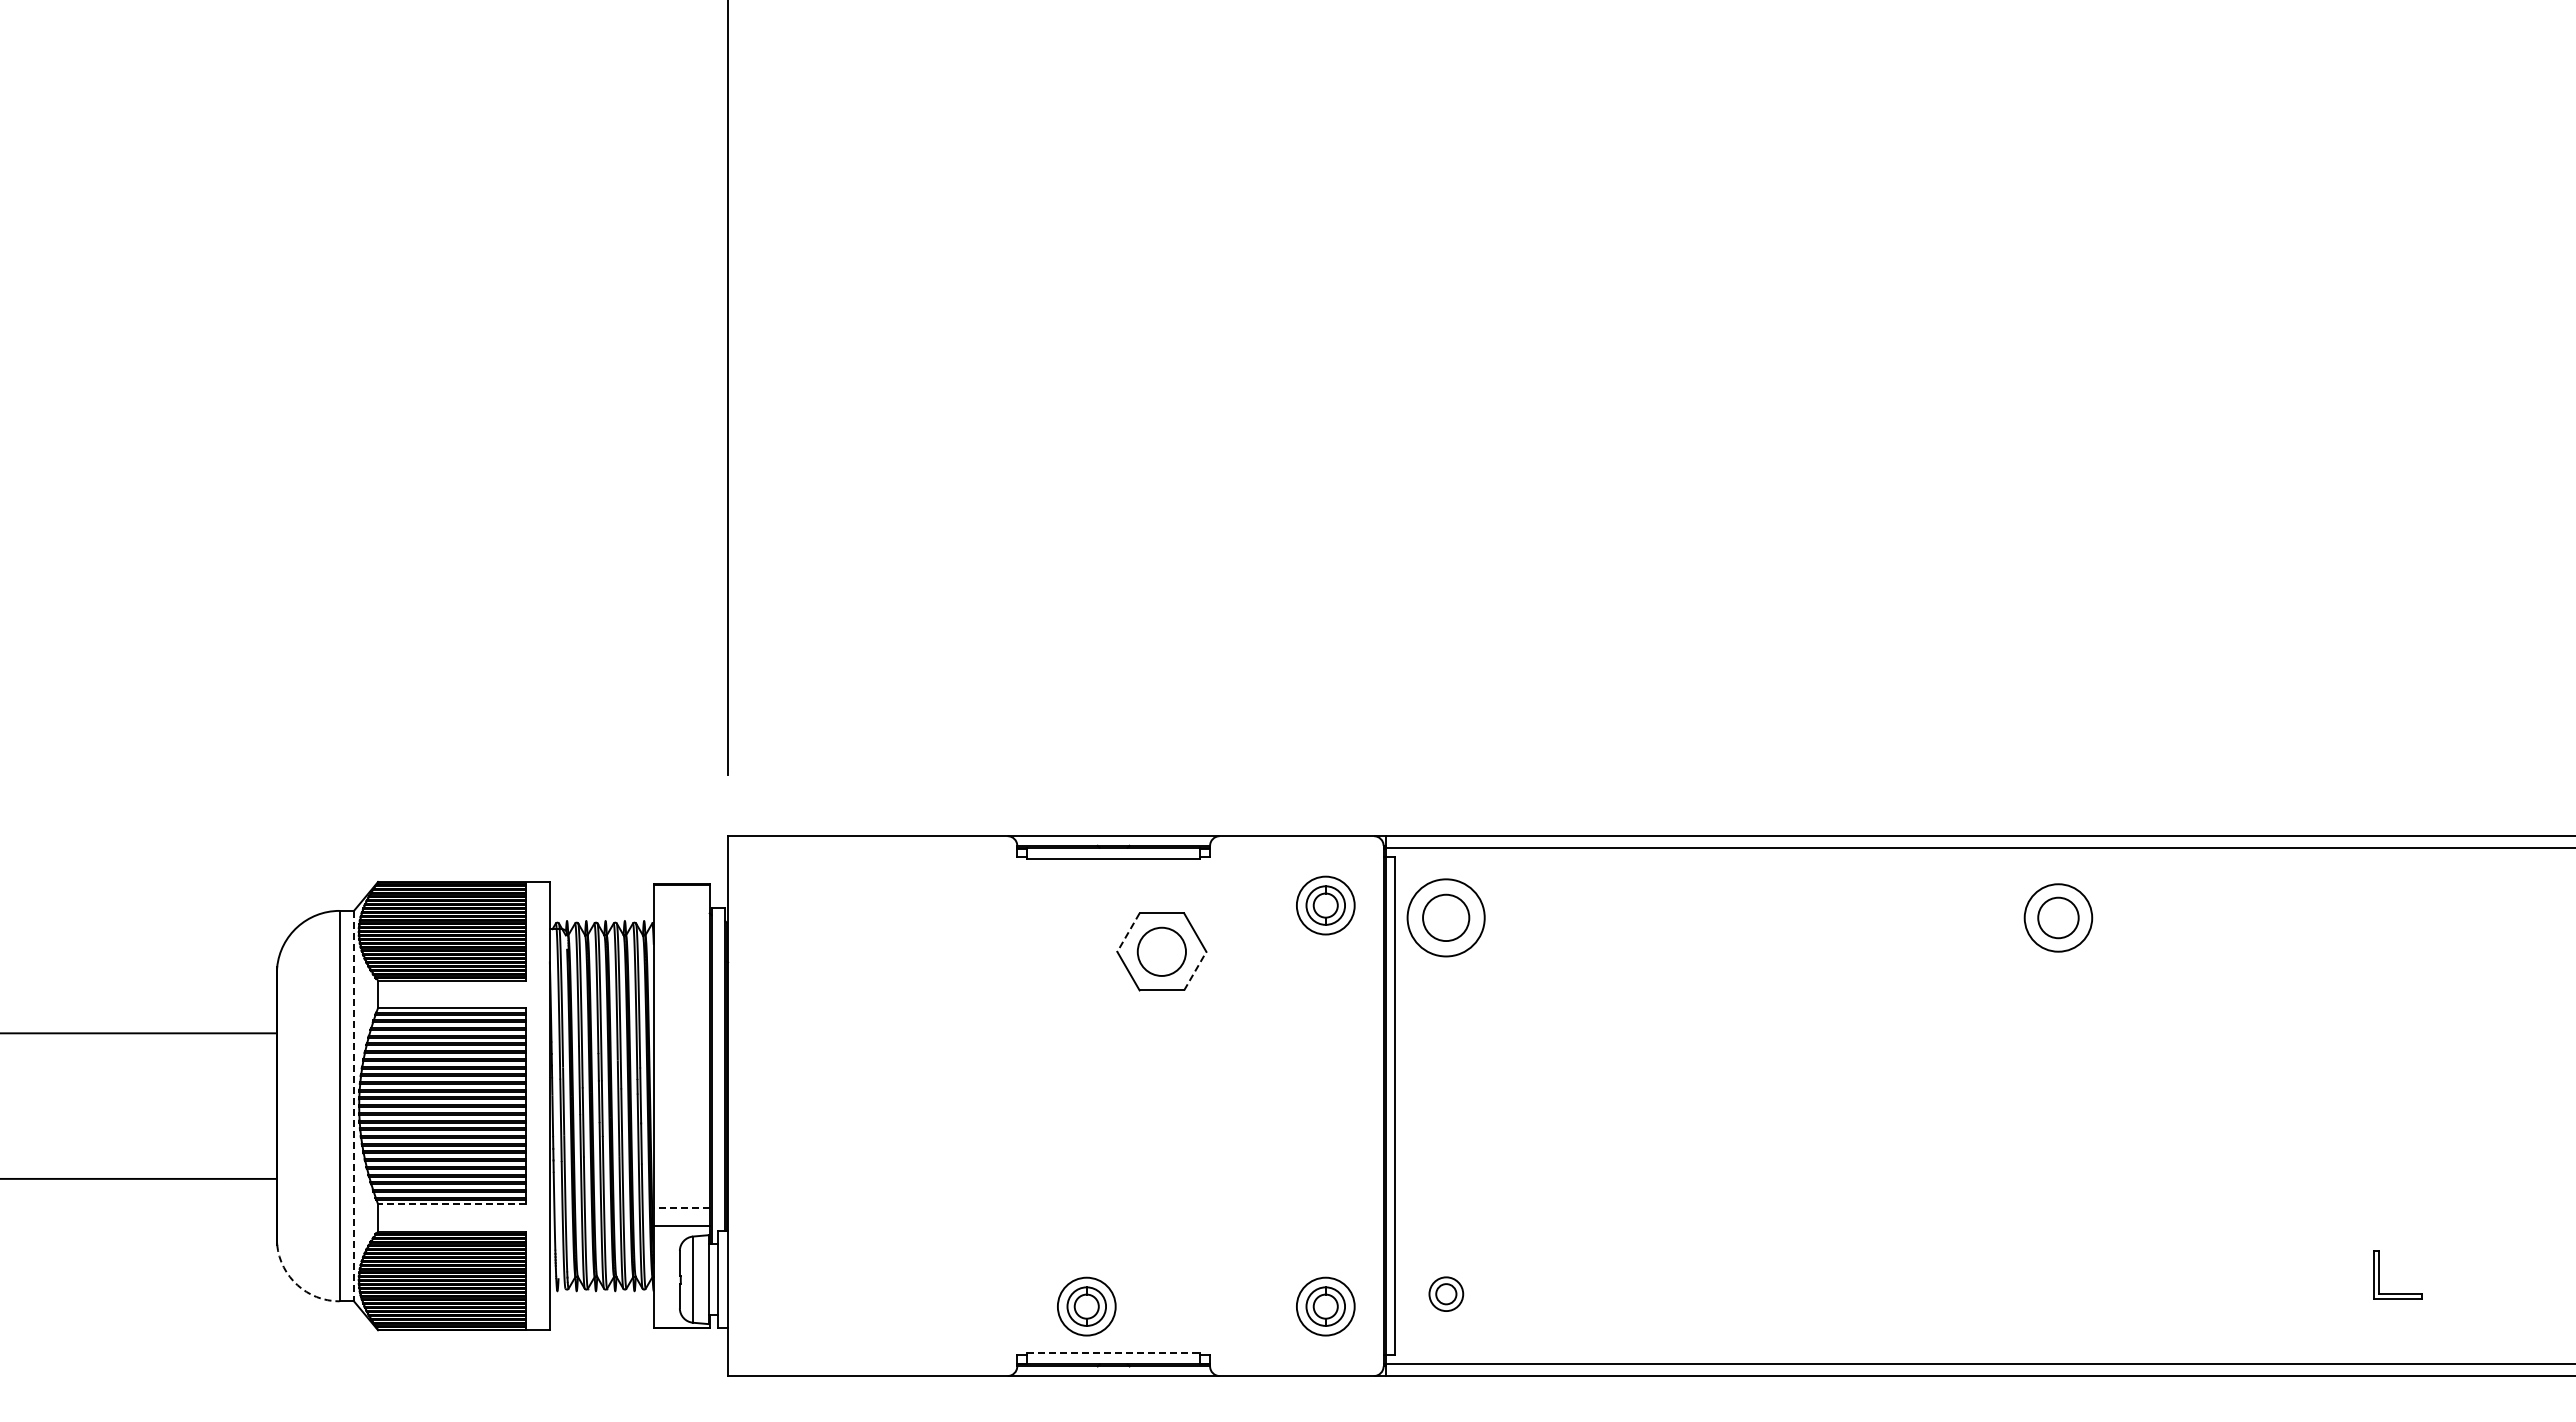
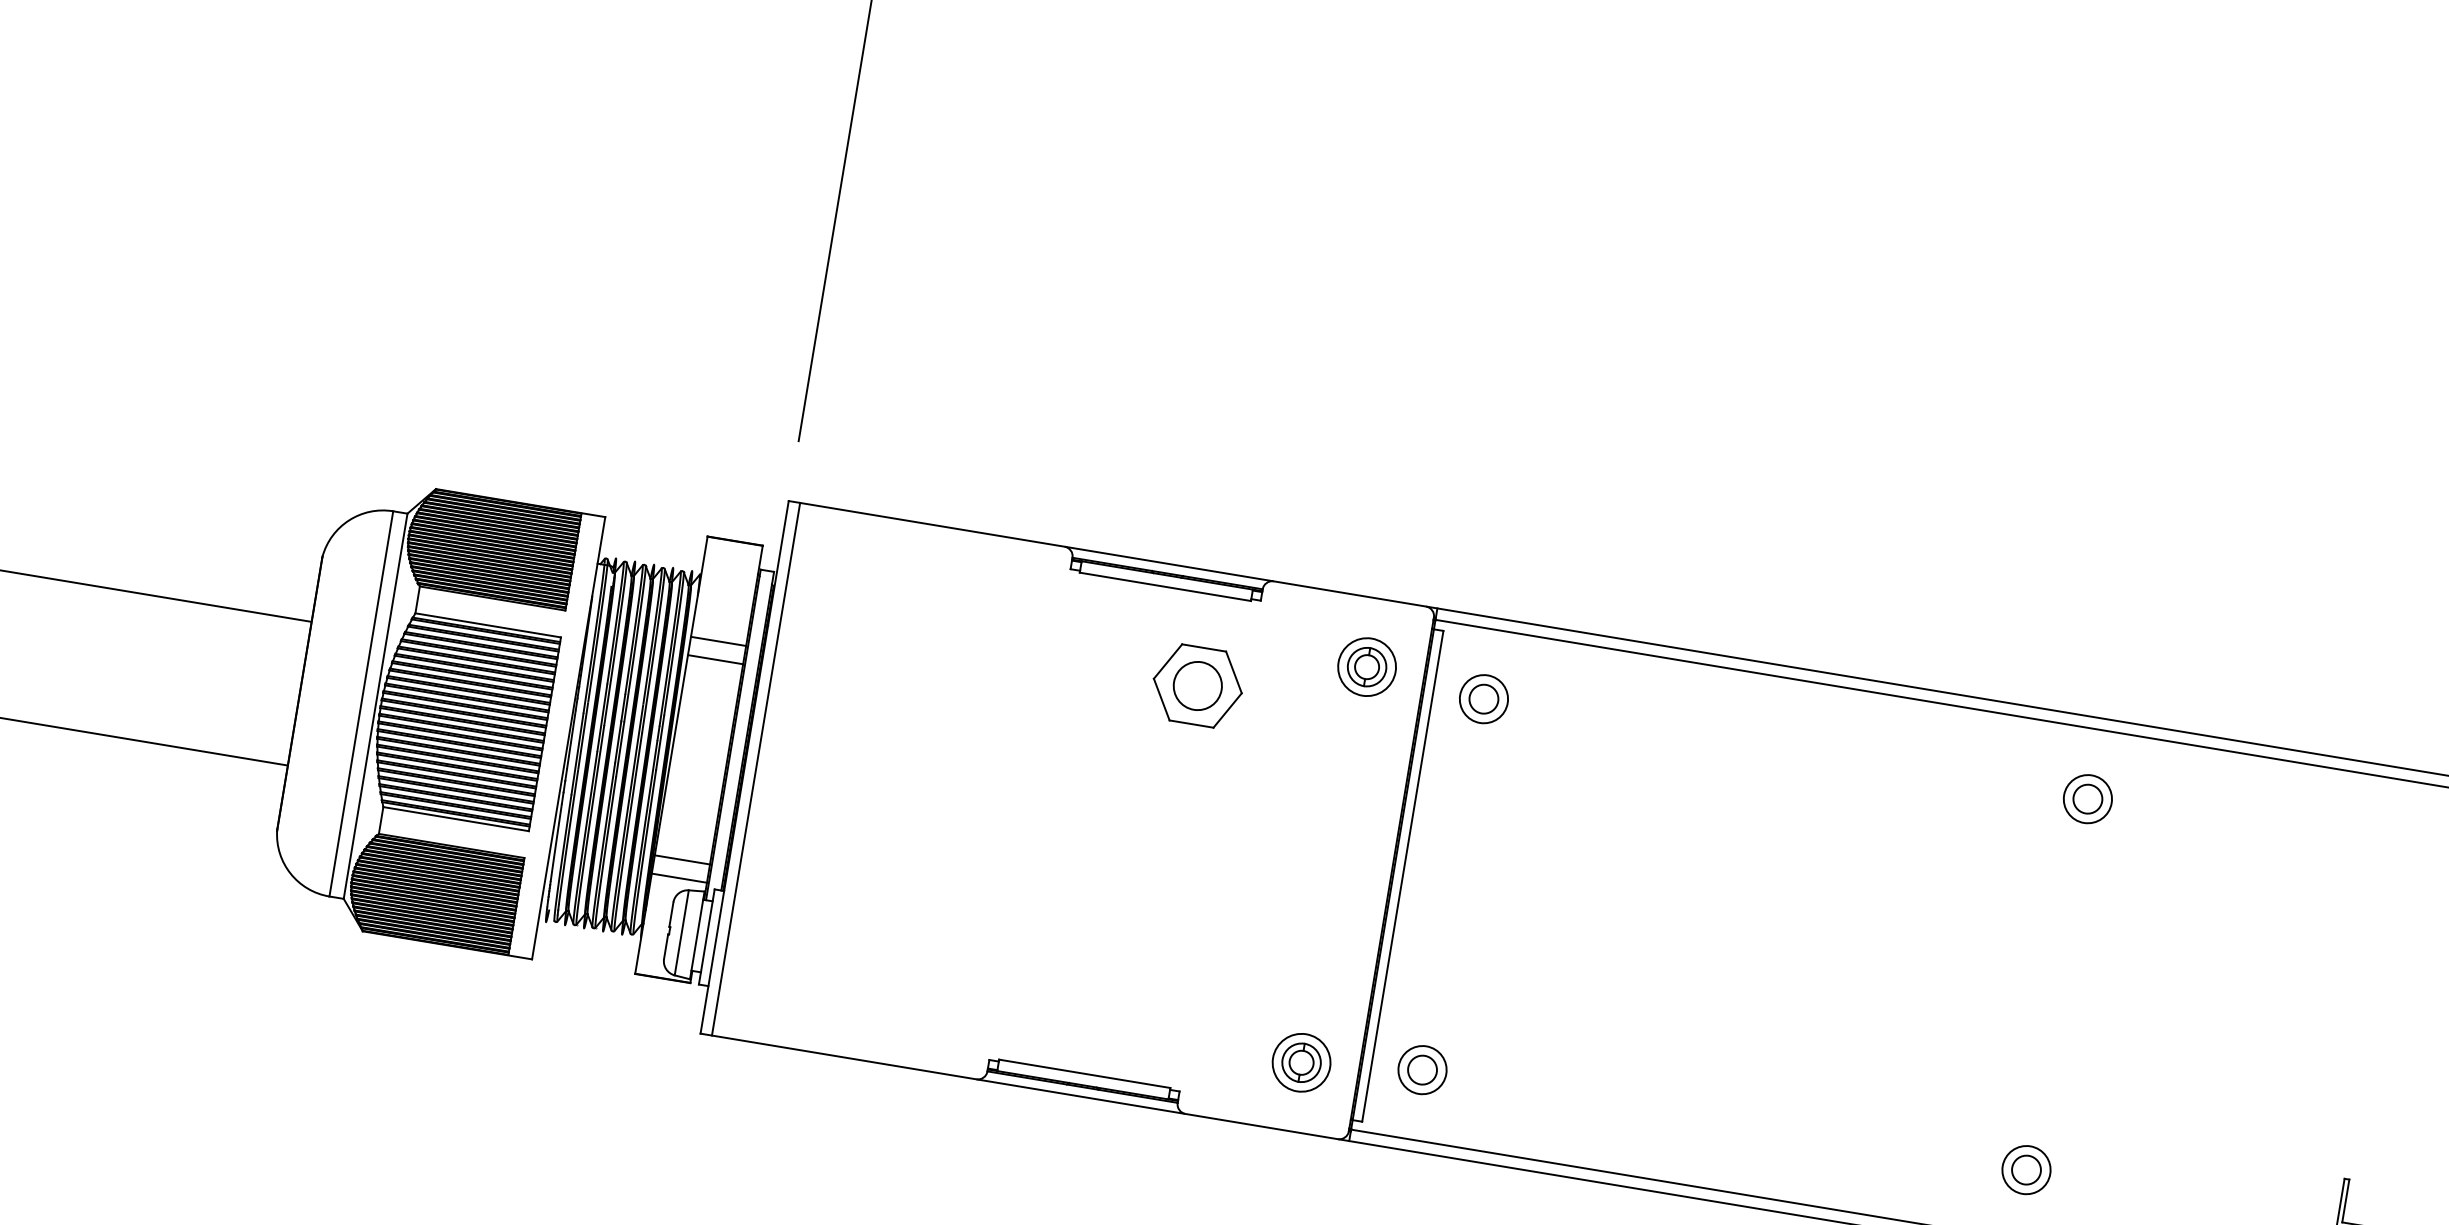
part: (1446, 918) -> (1484, 699), size x0.62
part: (2058, 918) -> (2087, 799), size x0.71
line: (1128, 933) -> (1167, 662), dashed -> solid
line: (1195, 970) -> (1227, 709), dashed -> solid
line: (681, 986) -> (718, 641), added
line: (681, 1004) -> (715, 659), added
line: (354, 1106) -> (376, 706), dashed -> solid
line: (739, 1106) -> (755, 769), added
line: (451, 1204) -> (455, 819), dashed -> solid
line: (681, 1207) -> (682, 859), dashed -> solid
arc: (297, 1285) -> (290, 874), dashed -> solid
part: (1446, 1294) -> (1422, 1070), size x1.43
part: (2058, 1294) -> (2026, 1170), added
part: (1086, 1306) -> (1065, 1023), removed
line: (1113, 1352) -> (1084, 1073), dashed -> solid

